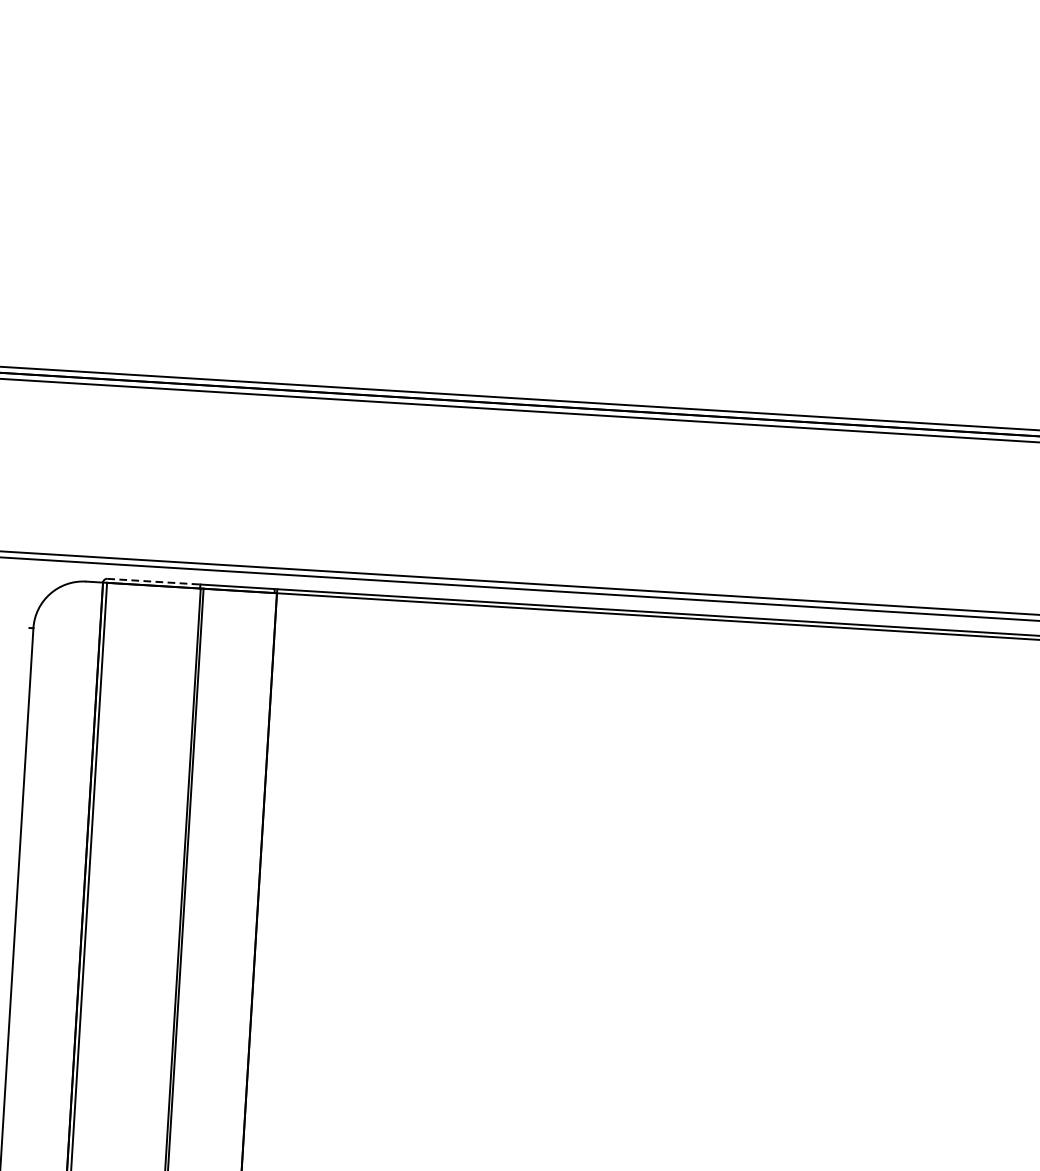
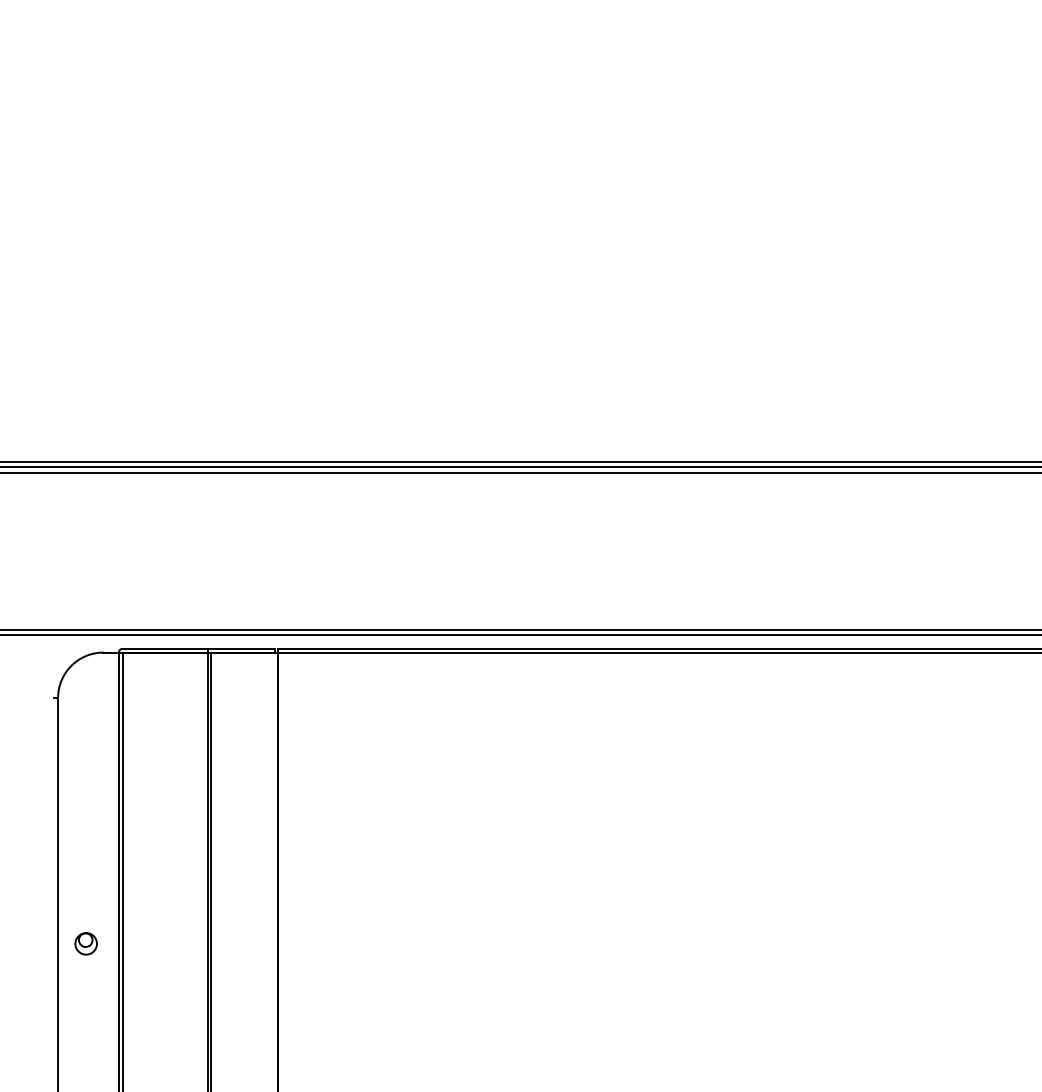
line: (154, 581) -> (165, 648), dashed -> solid
part: (47, 899) -> (85, 943), added

